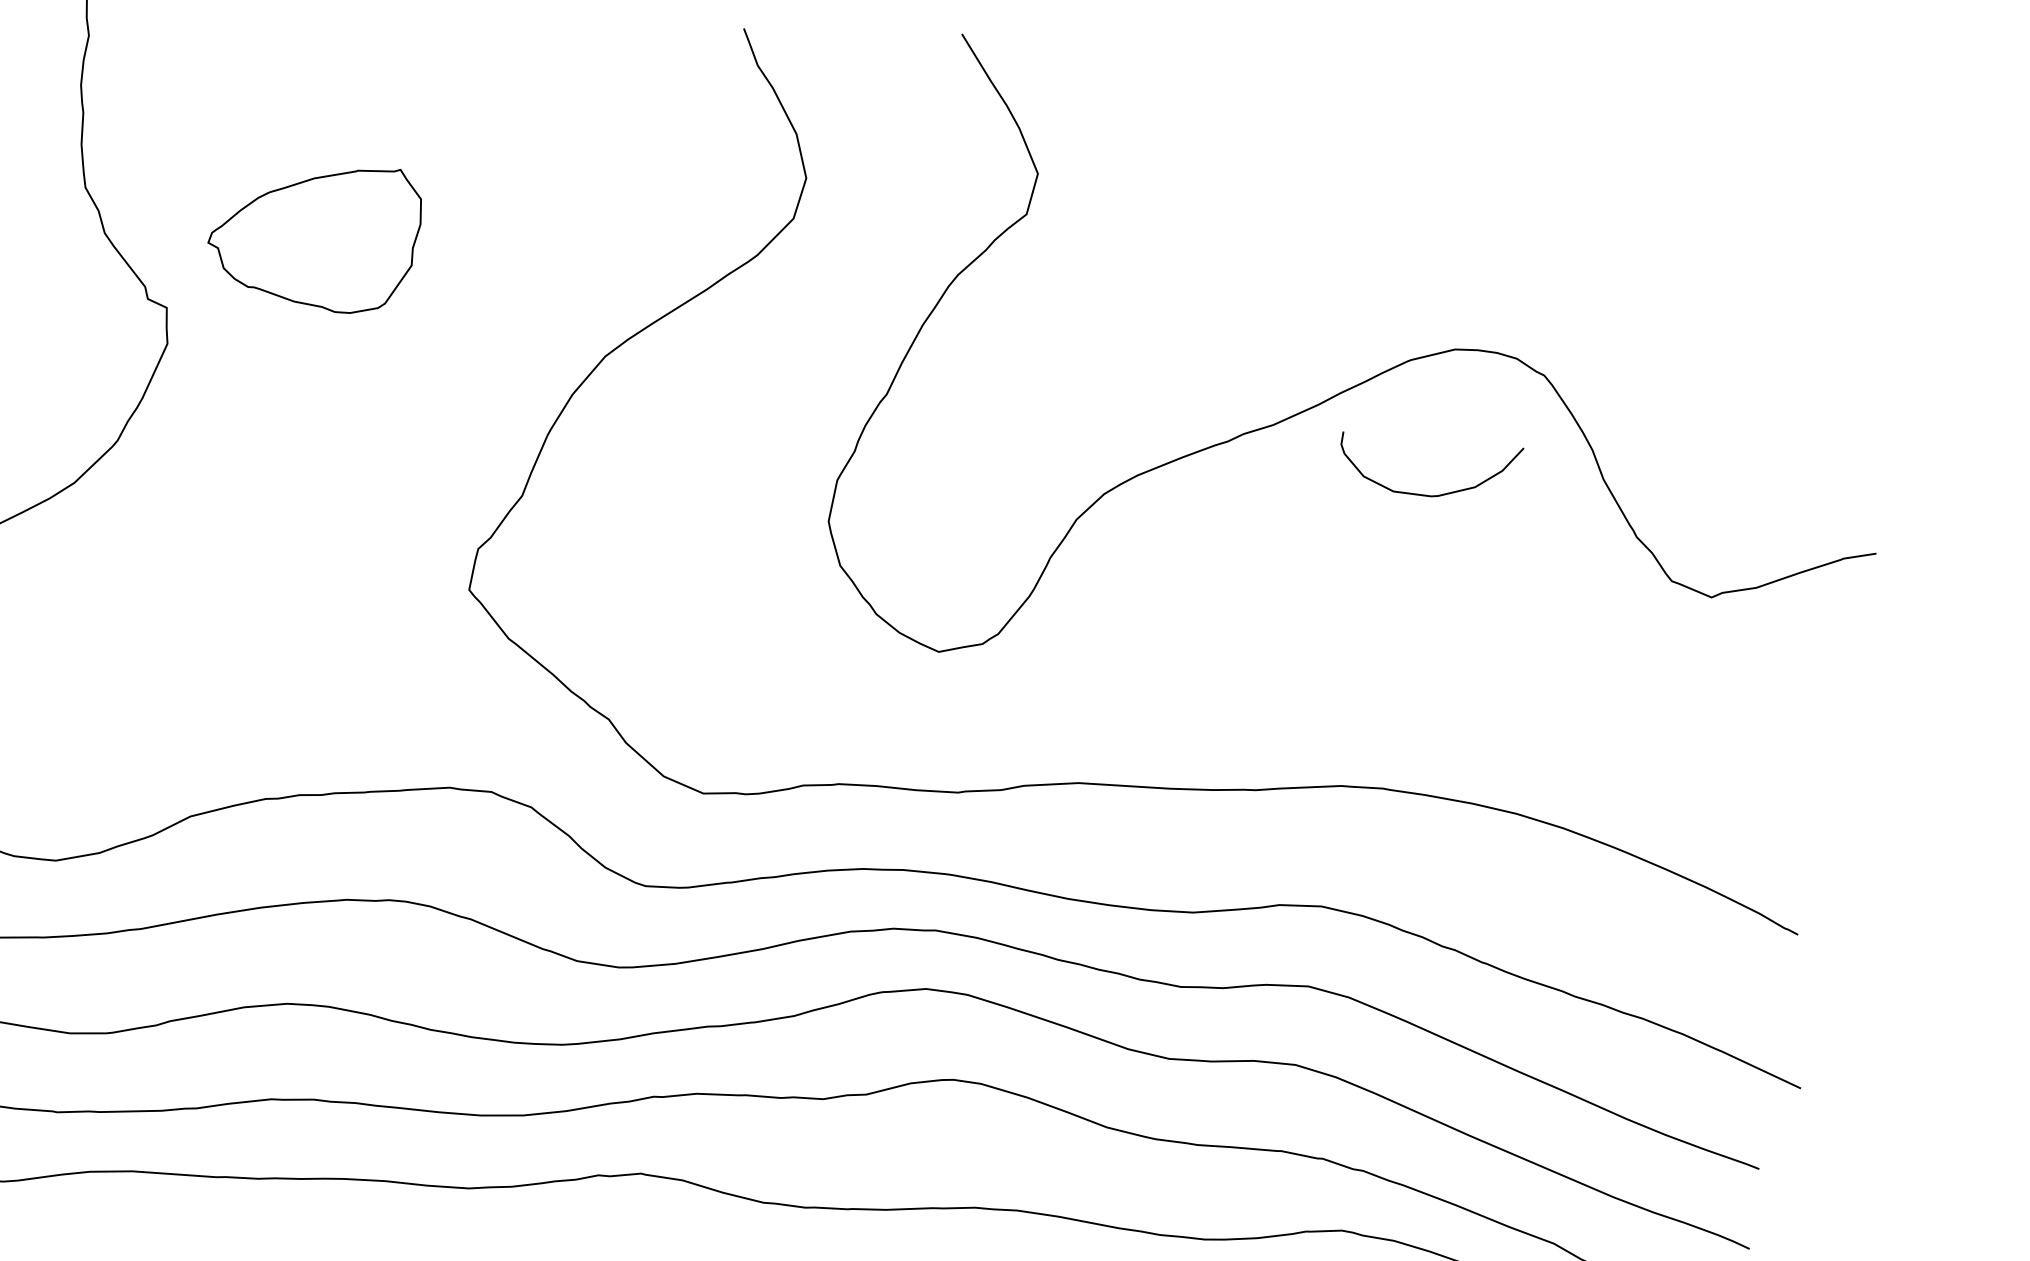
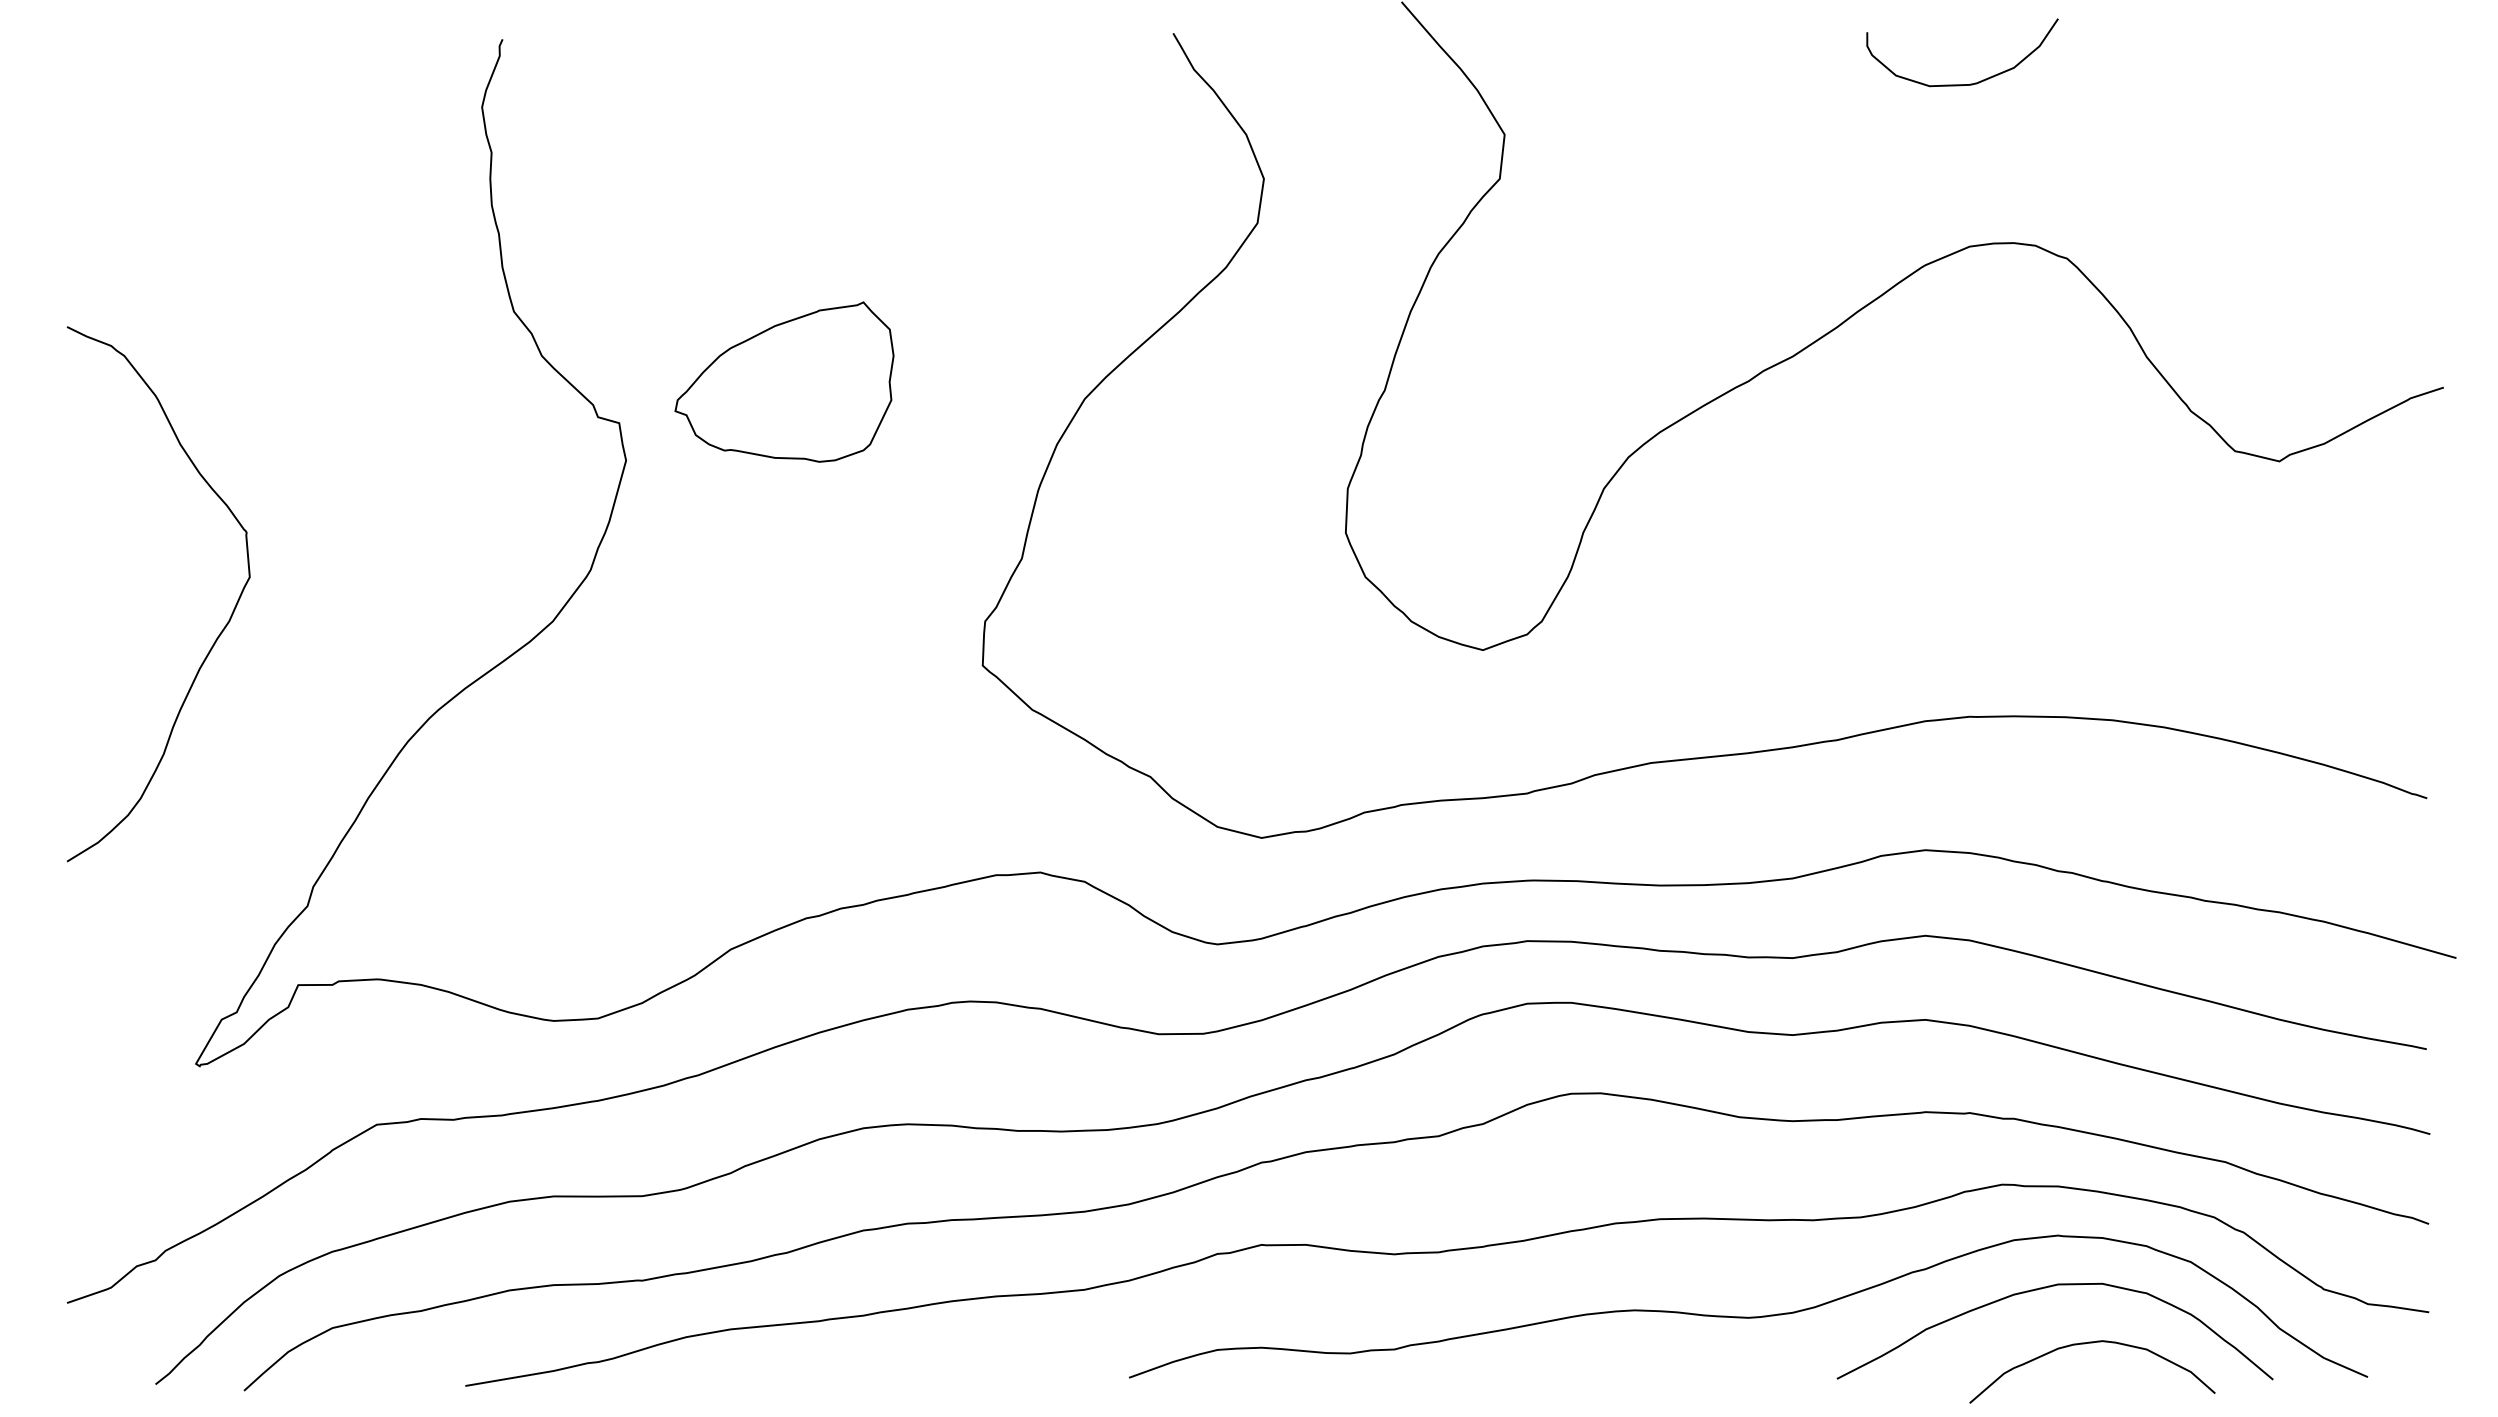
part: (314, 231) -> (784, 381), moved
curve: (1424, 494) -> (1962, 84), moved

